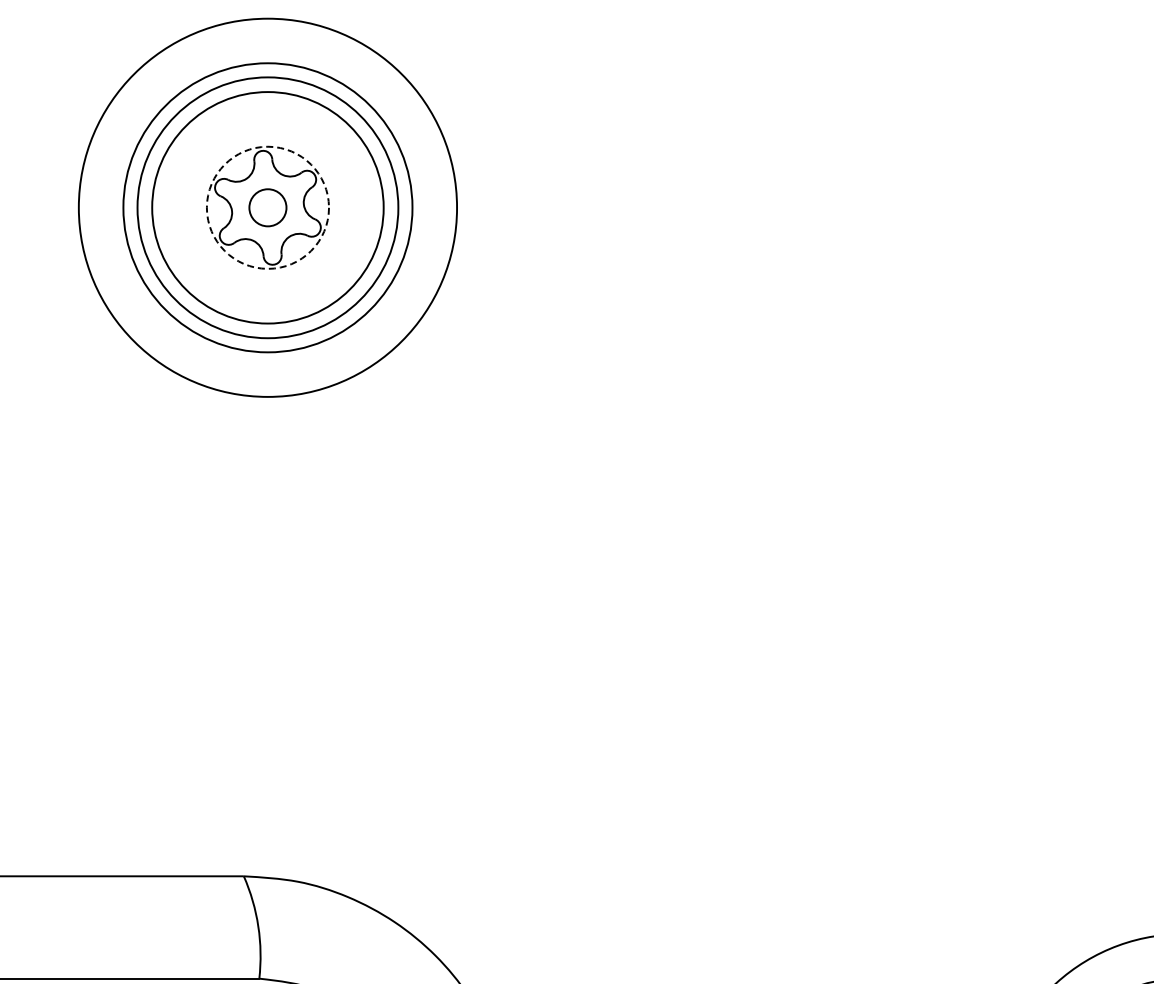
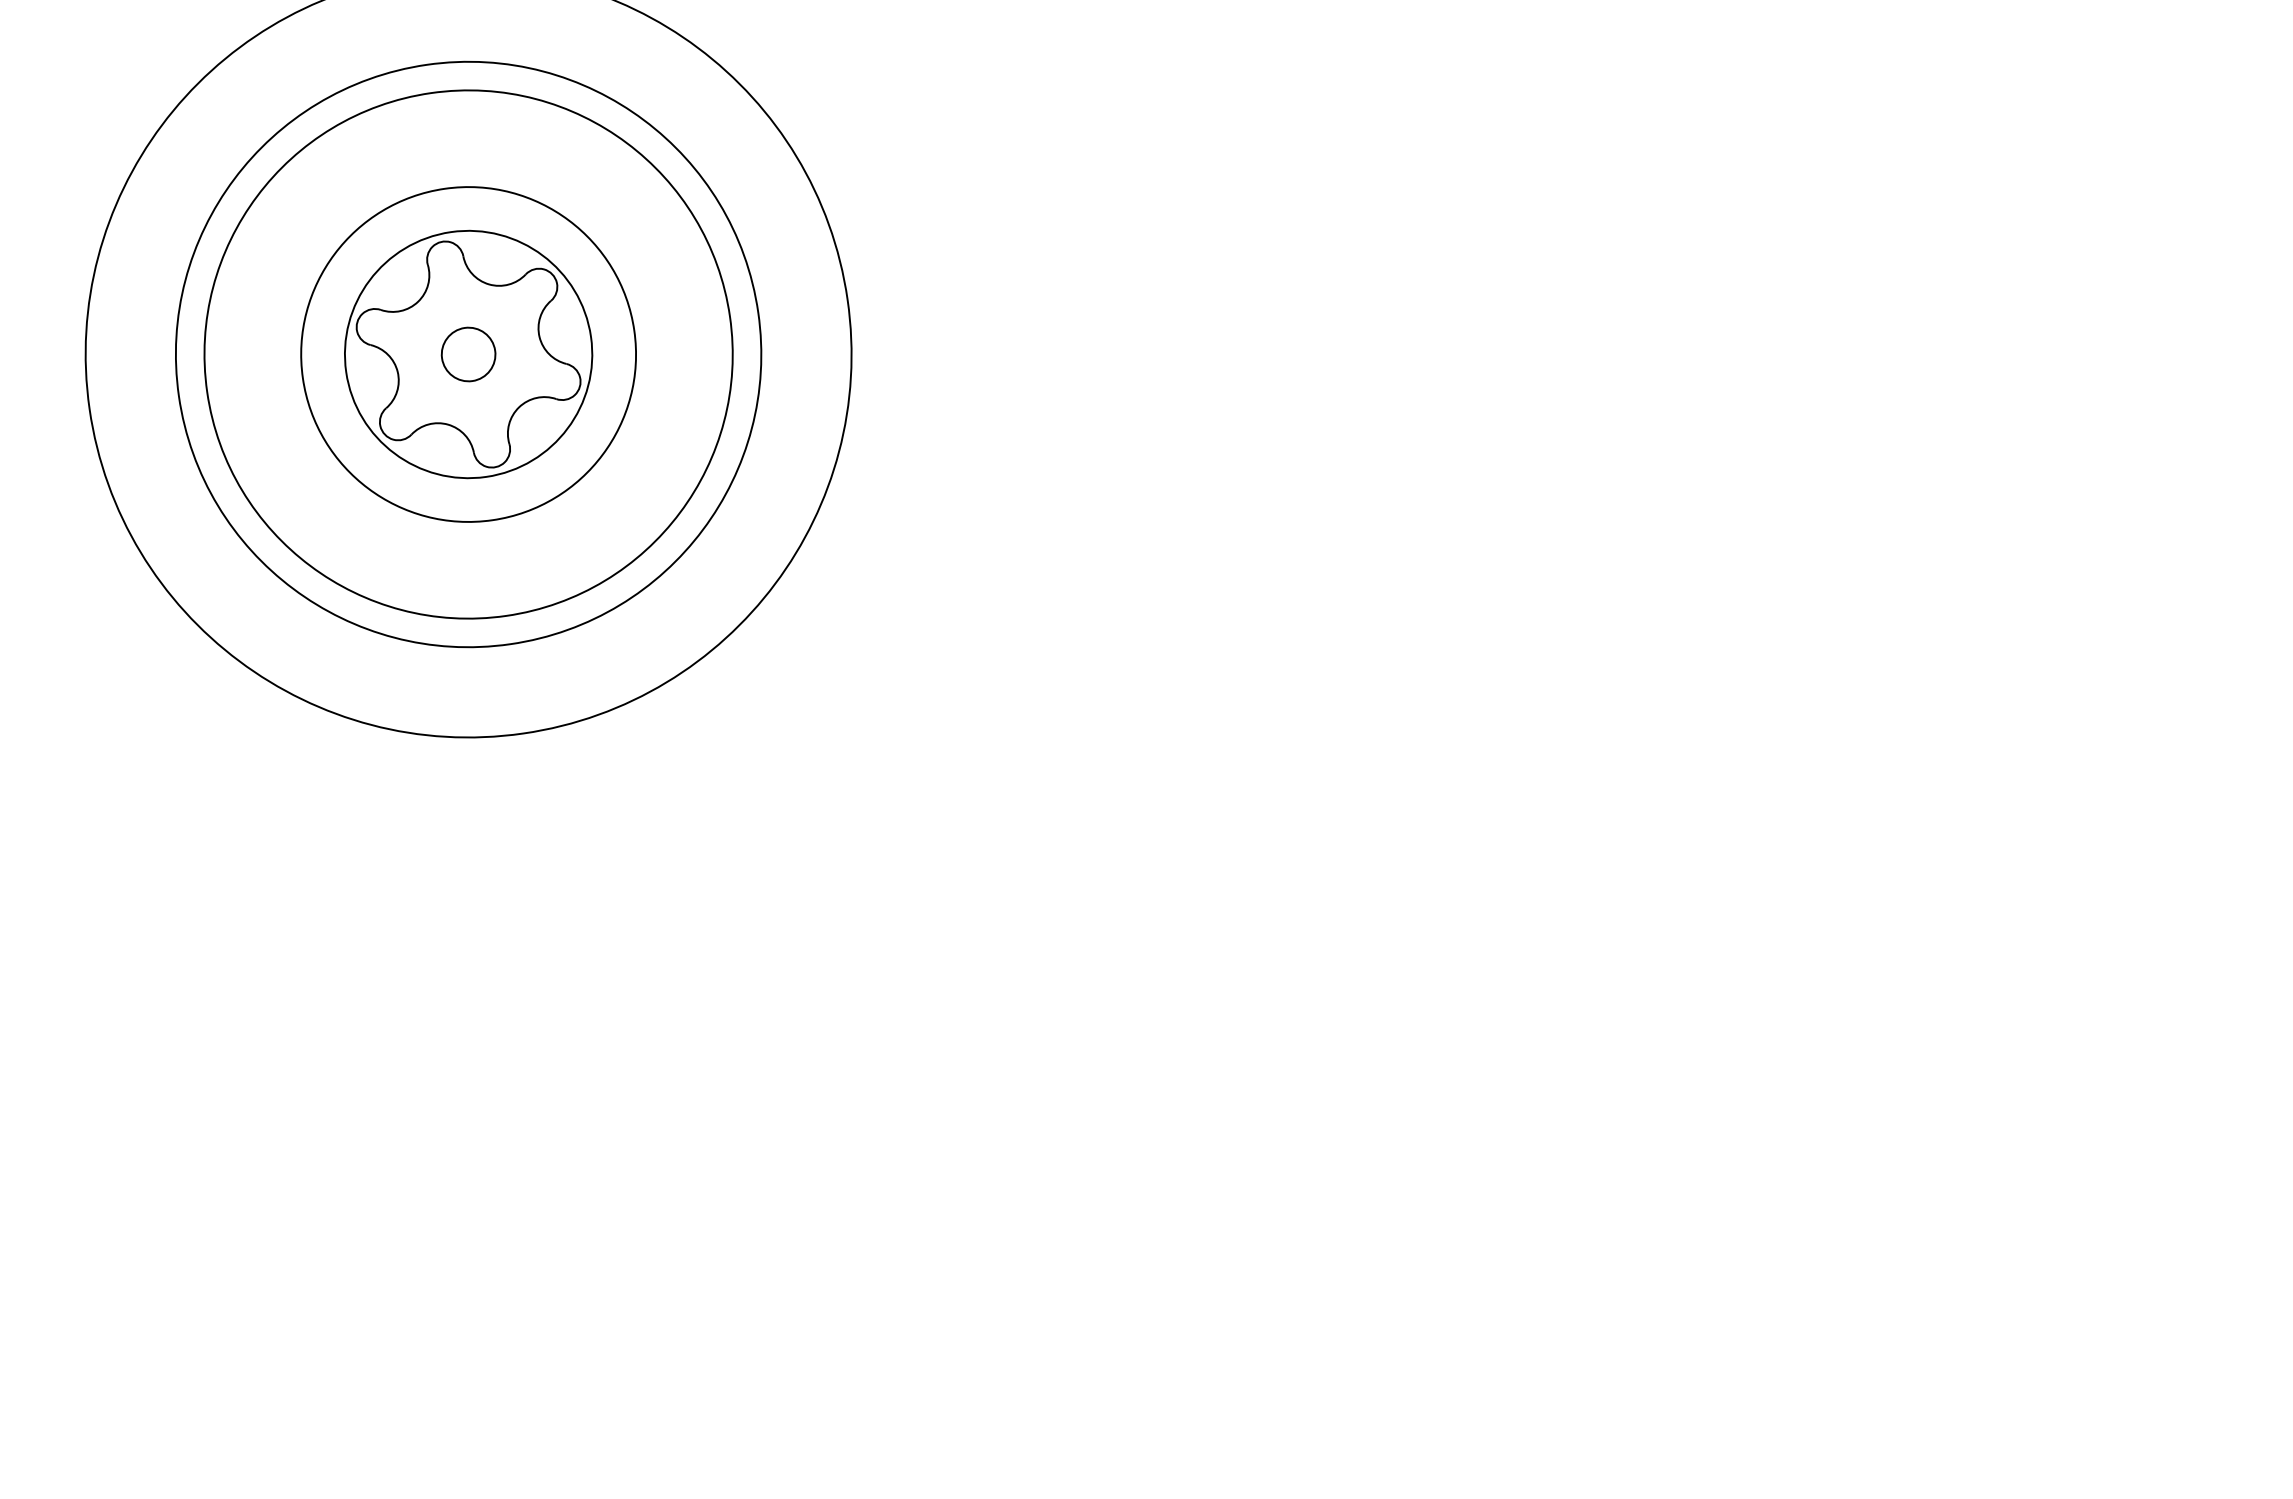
circle: (267, 207) -> (467, 354), dashed -> solid
circle: (267, 207) -> (467, 354), size x0.71
circle: (267, 207) -> (467, 354), size x0.71

